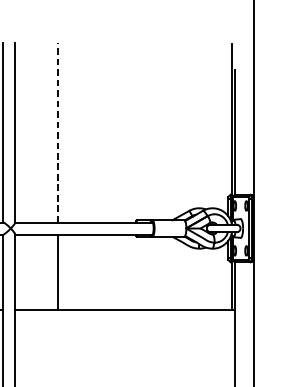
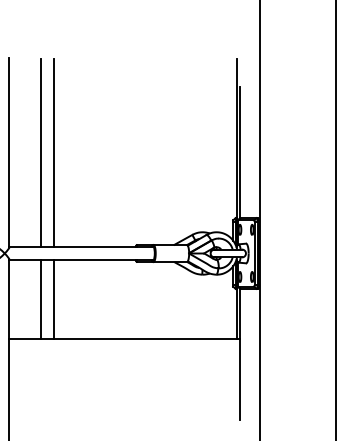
line: (45, 132) -> (41, 152), added
line: (57, 132) -> (53, 152), dashed -> solid
line: (45, 272) -> (41, 299), added

